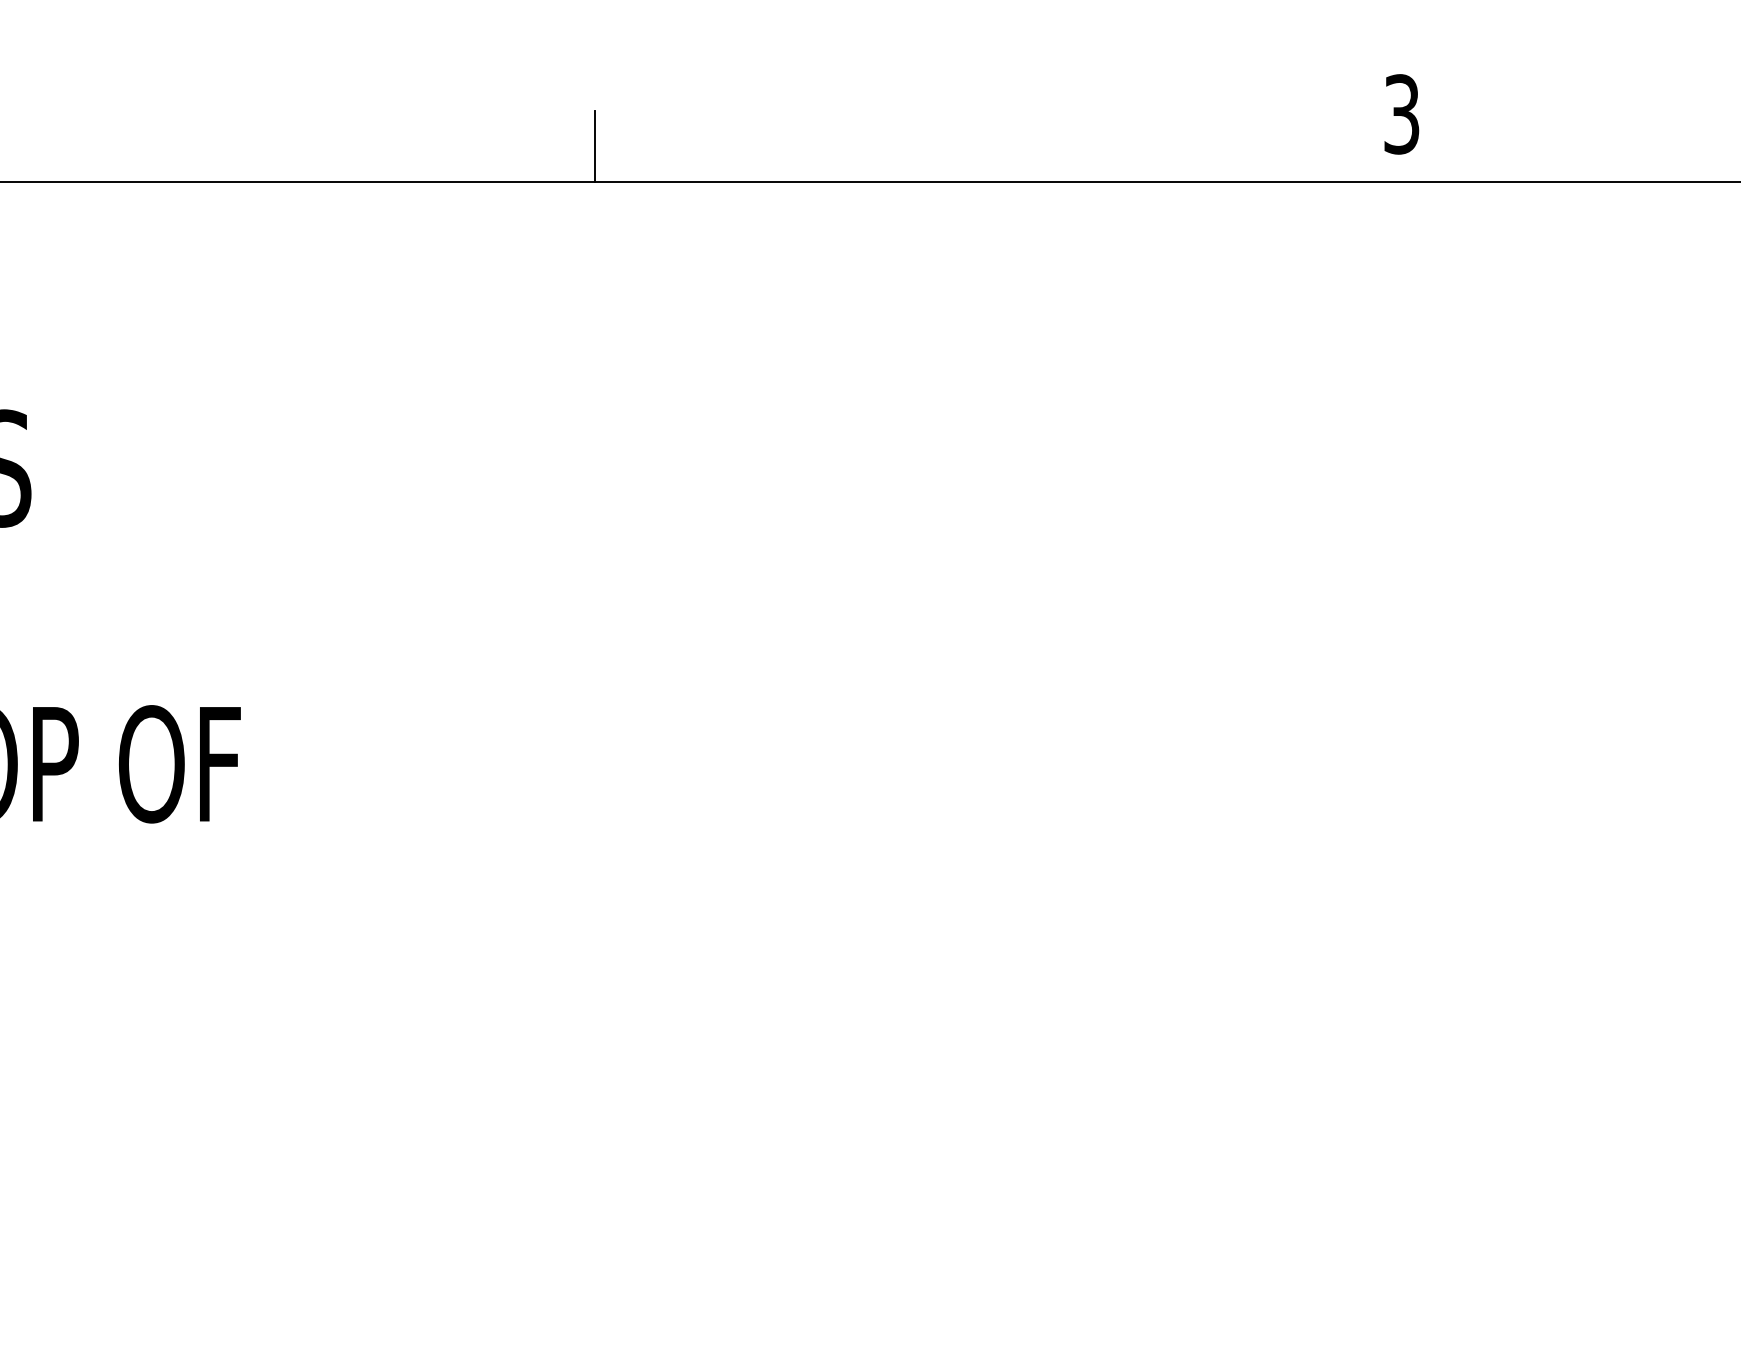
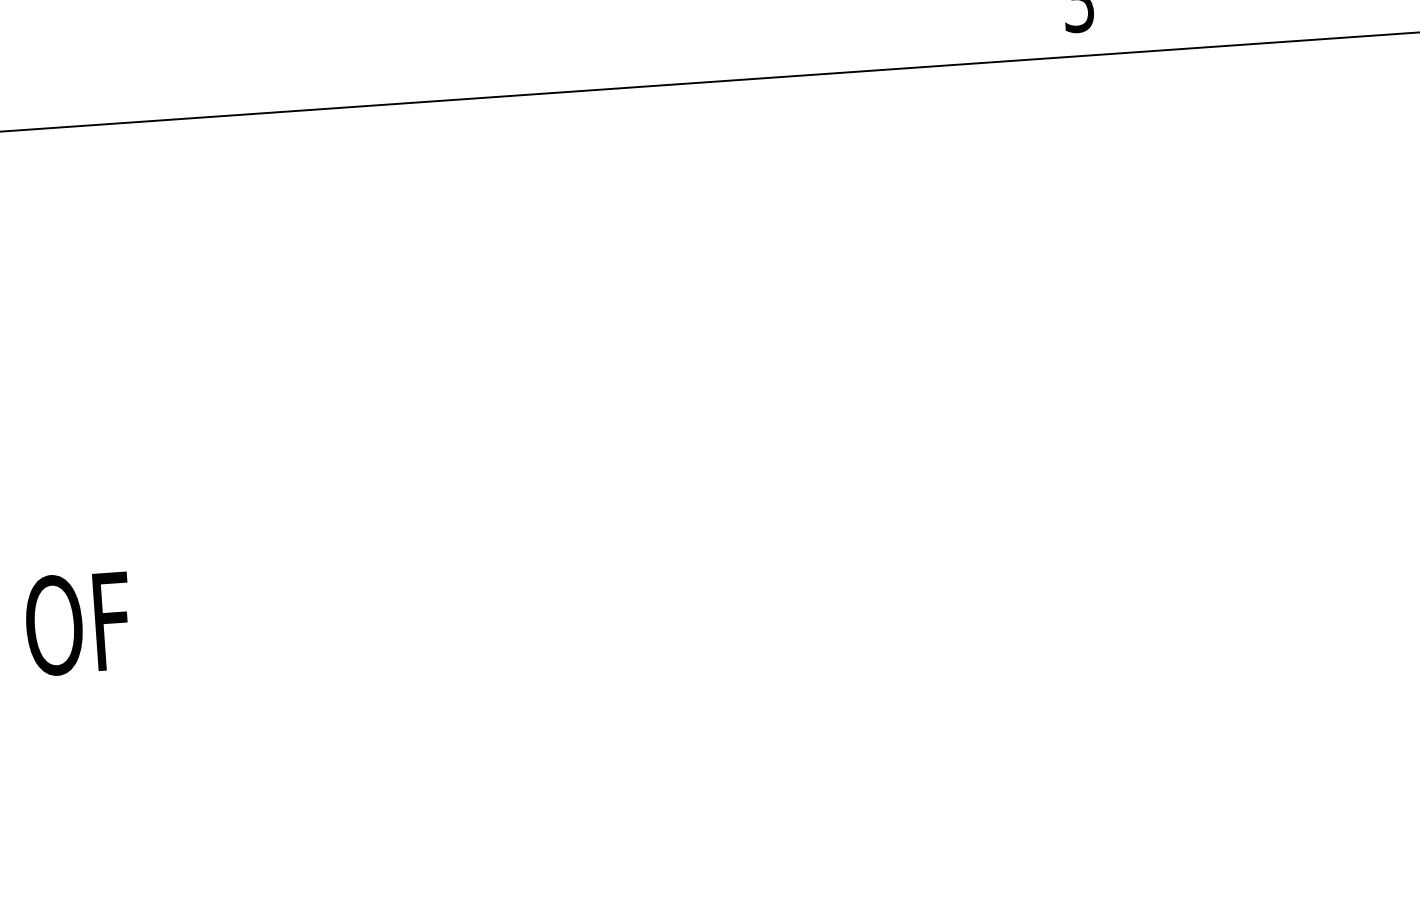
line: (594, 146) -> (393, 73), removed

